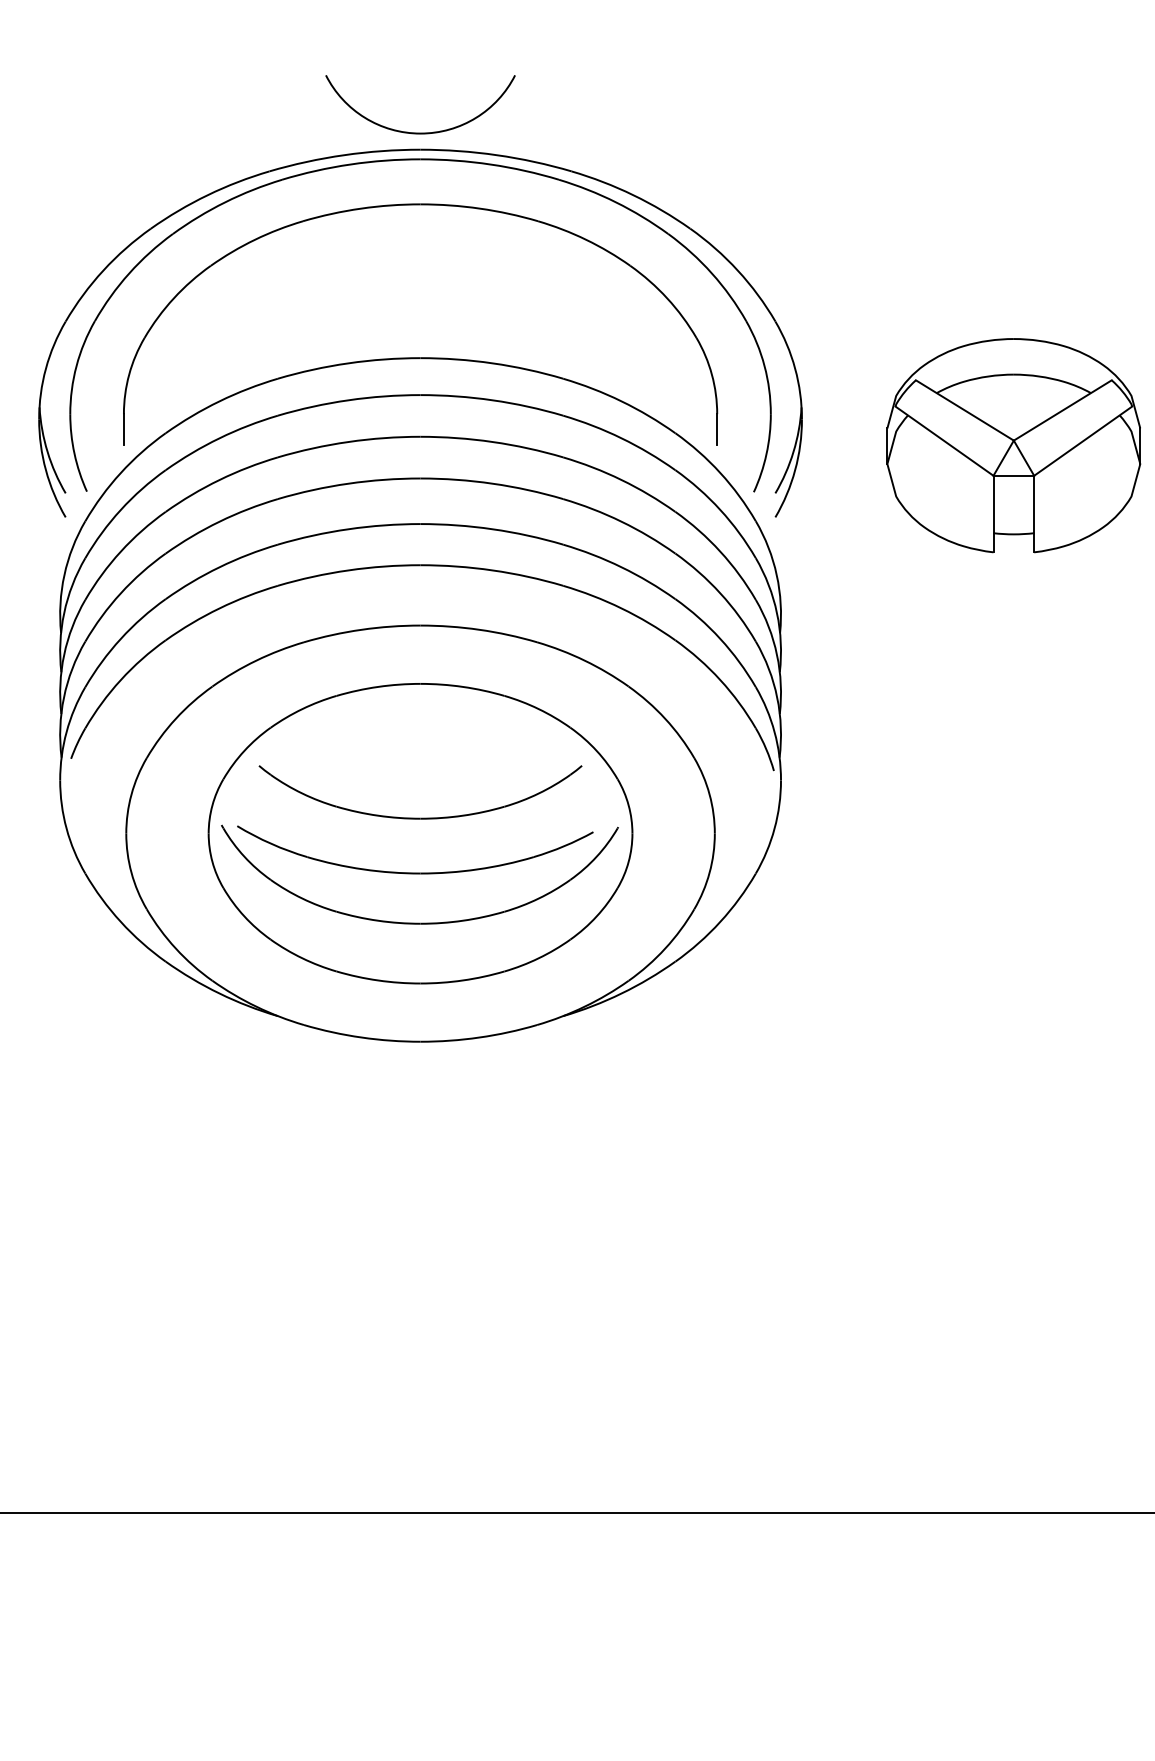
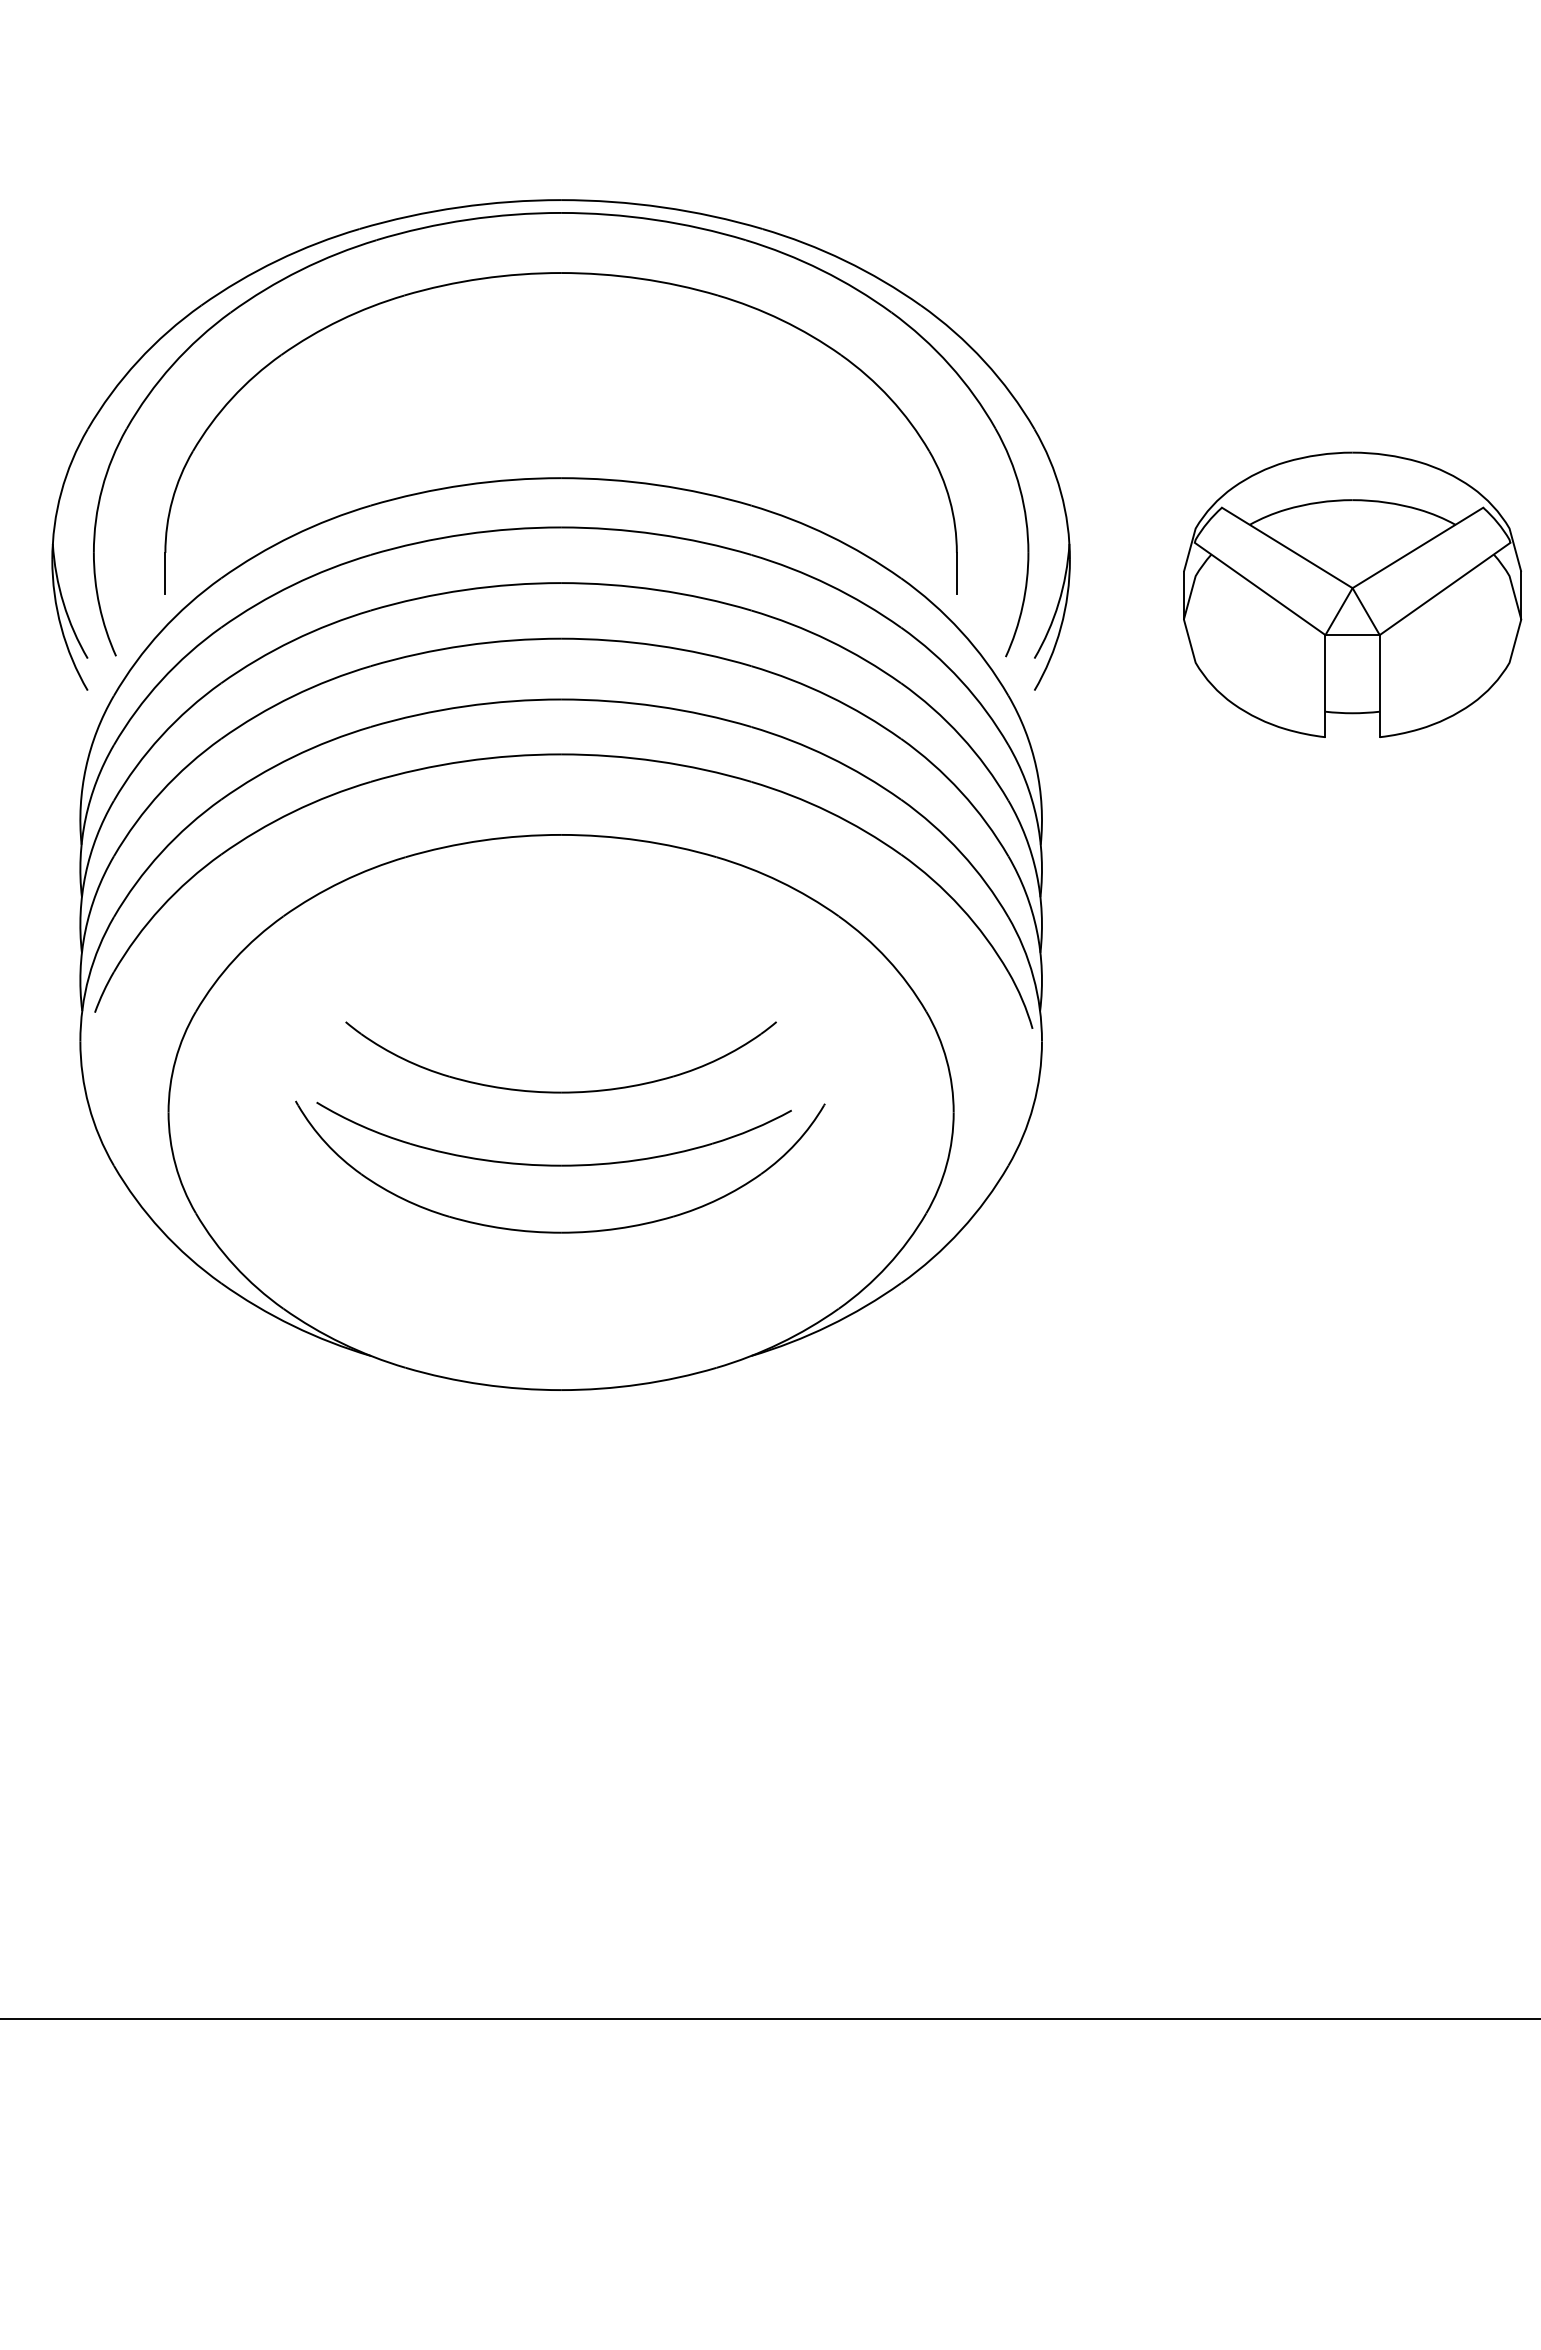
arc: (420, 132) -> (560, 177), removed
part: (420, 833) -> (560, 1112), removed

